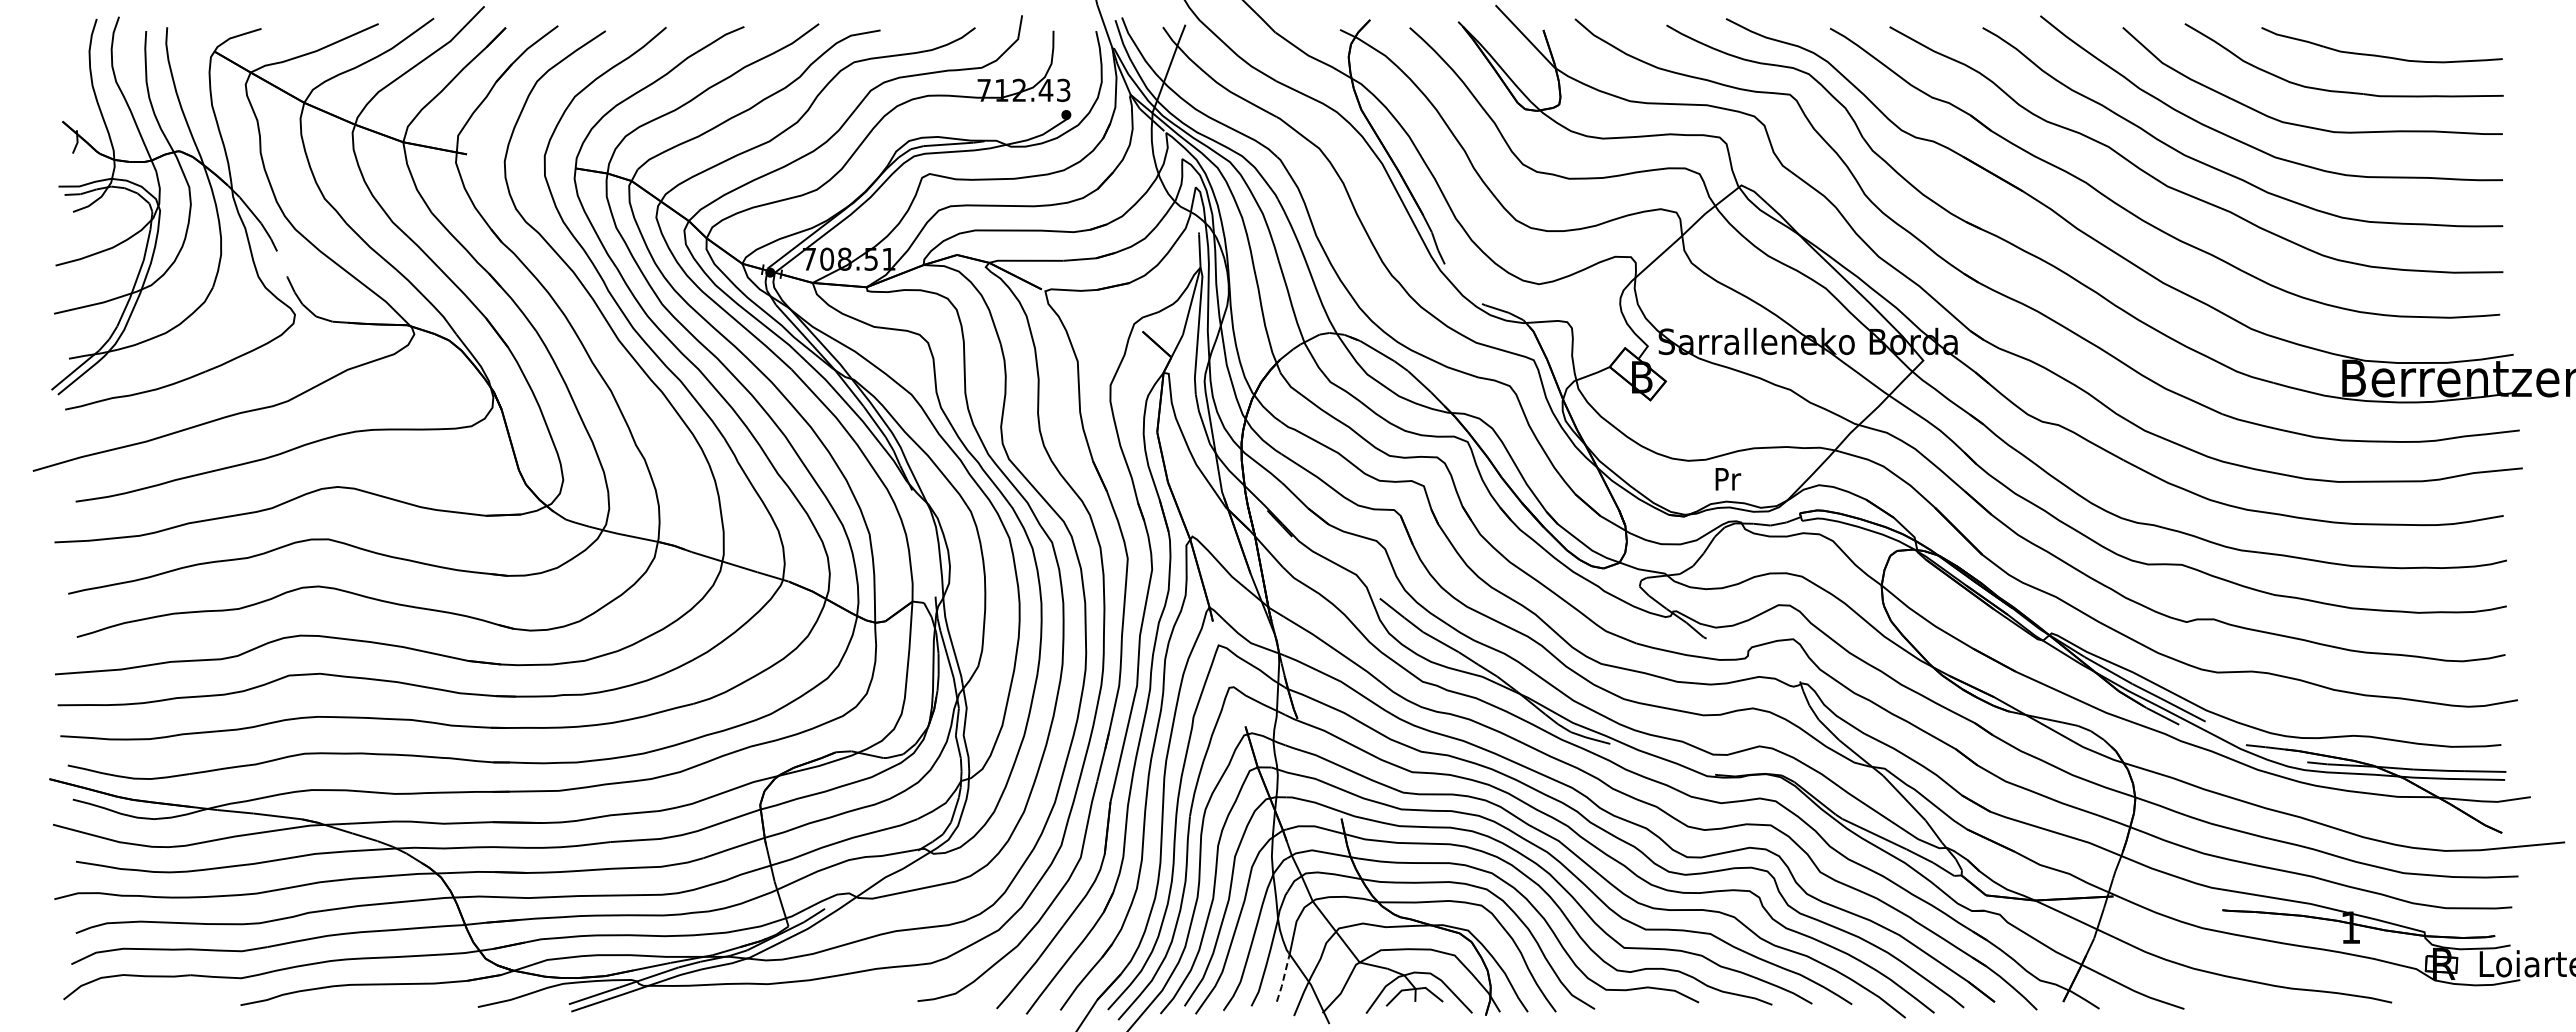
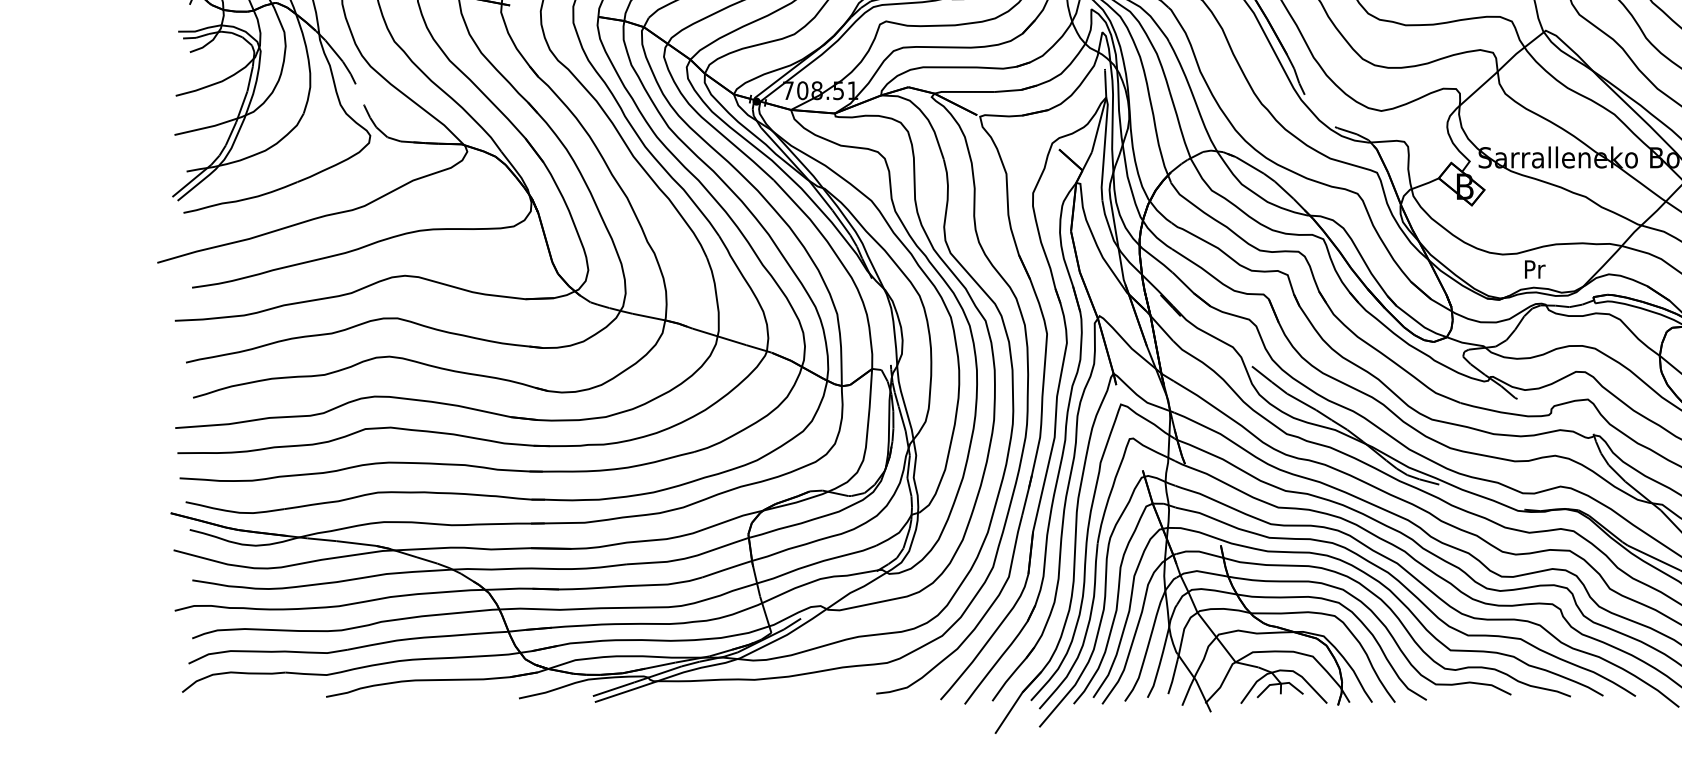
line: (1283, 980) -> (1173, 676), dashed -> solid

